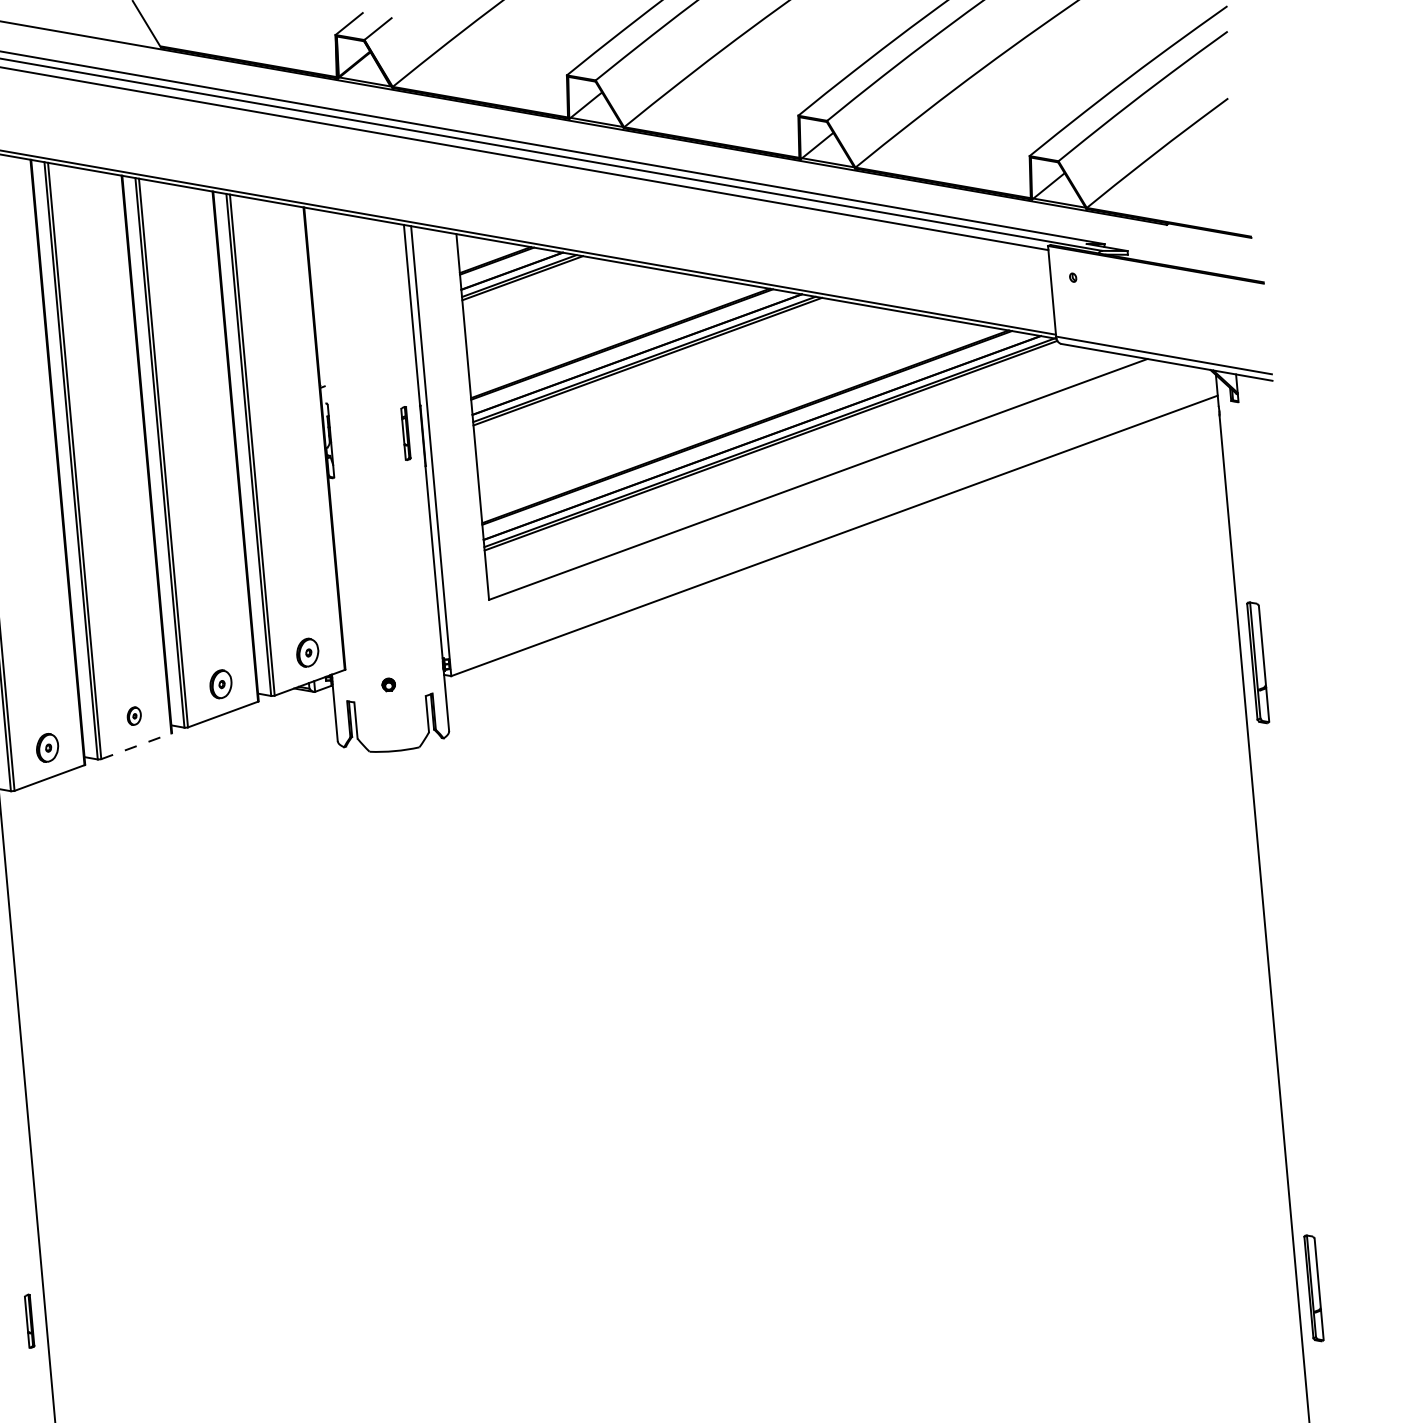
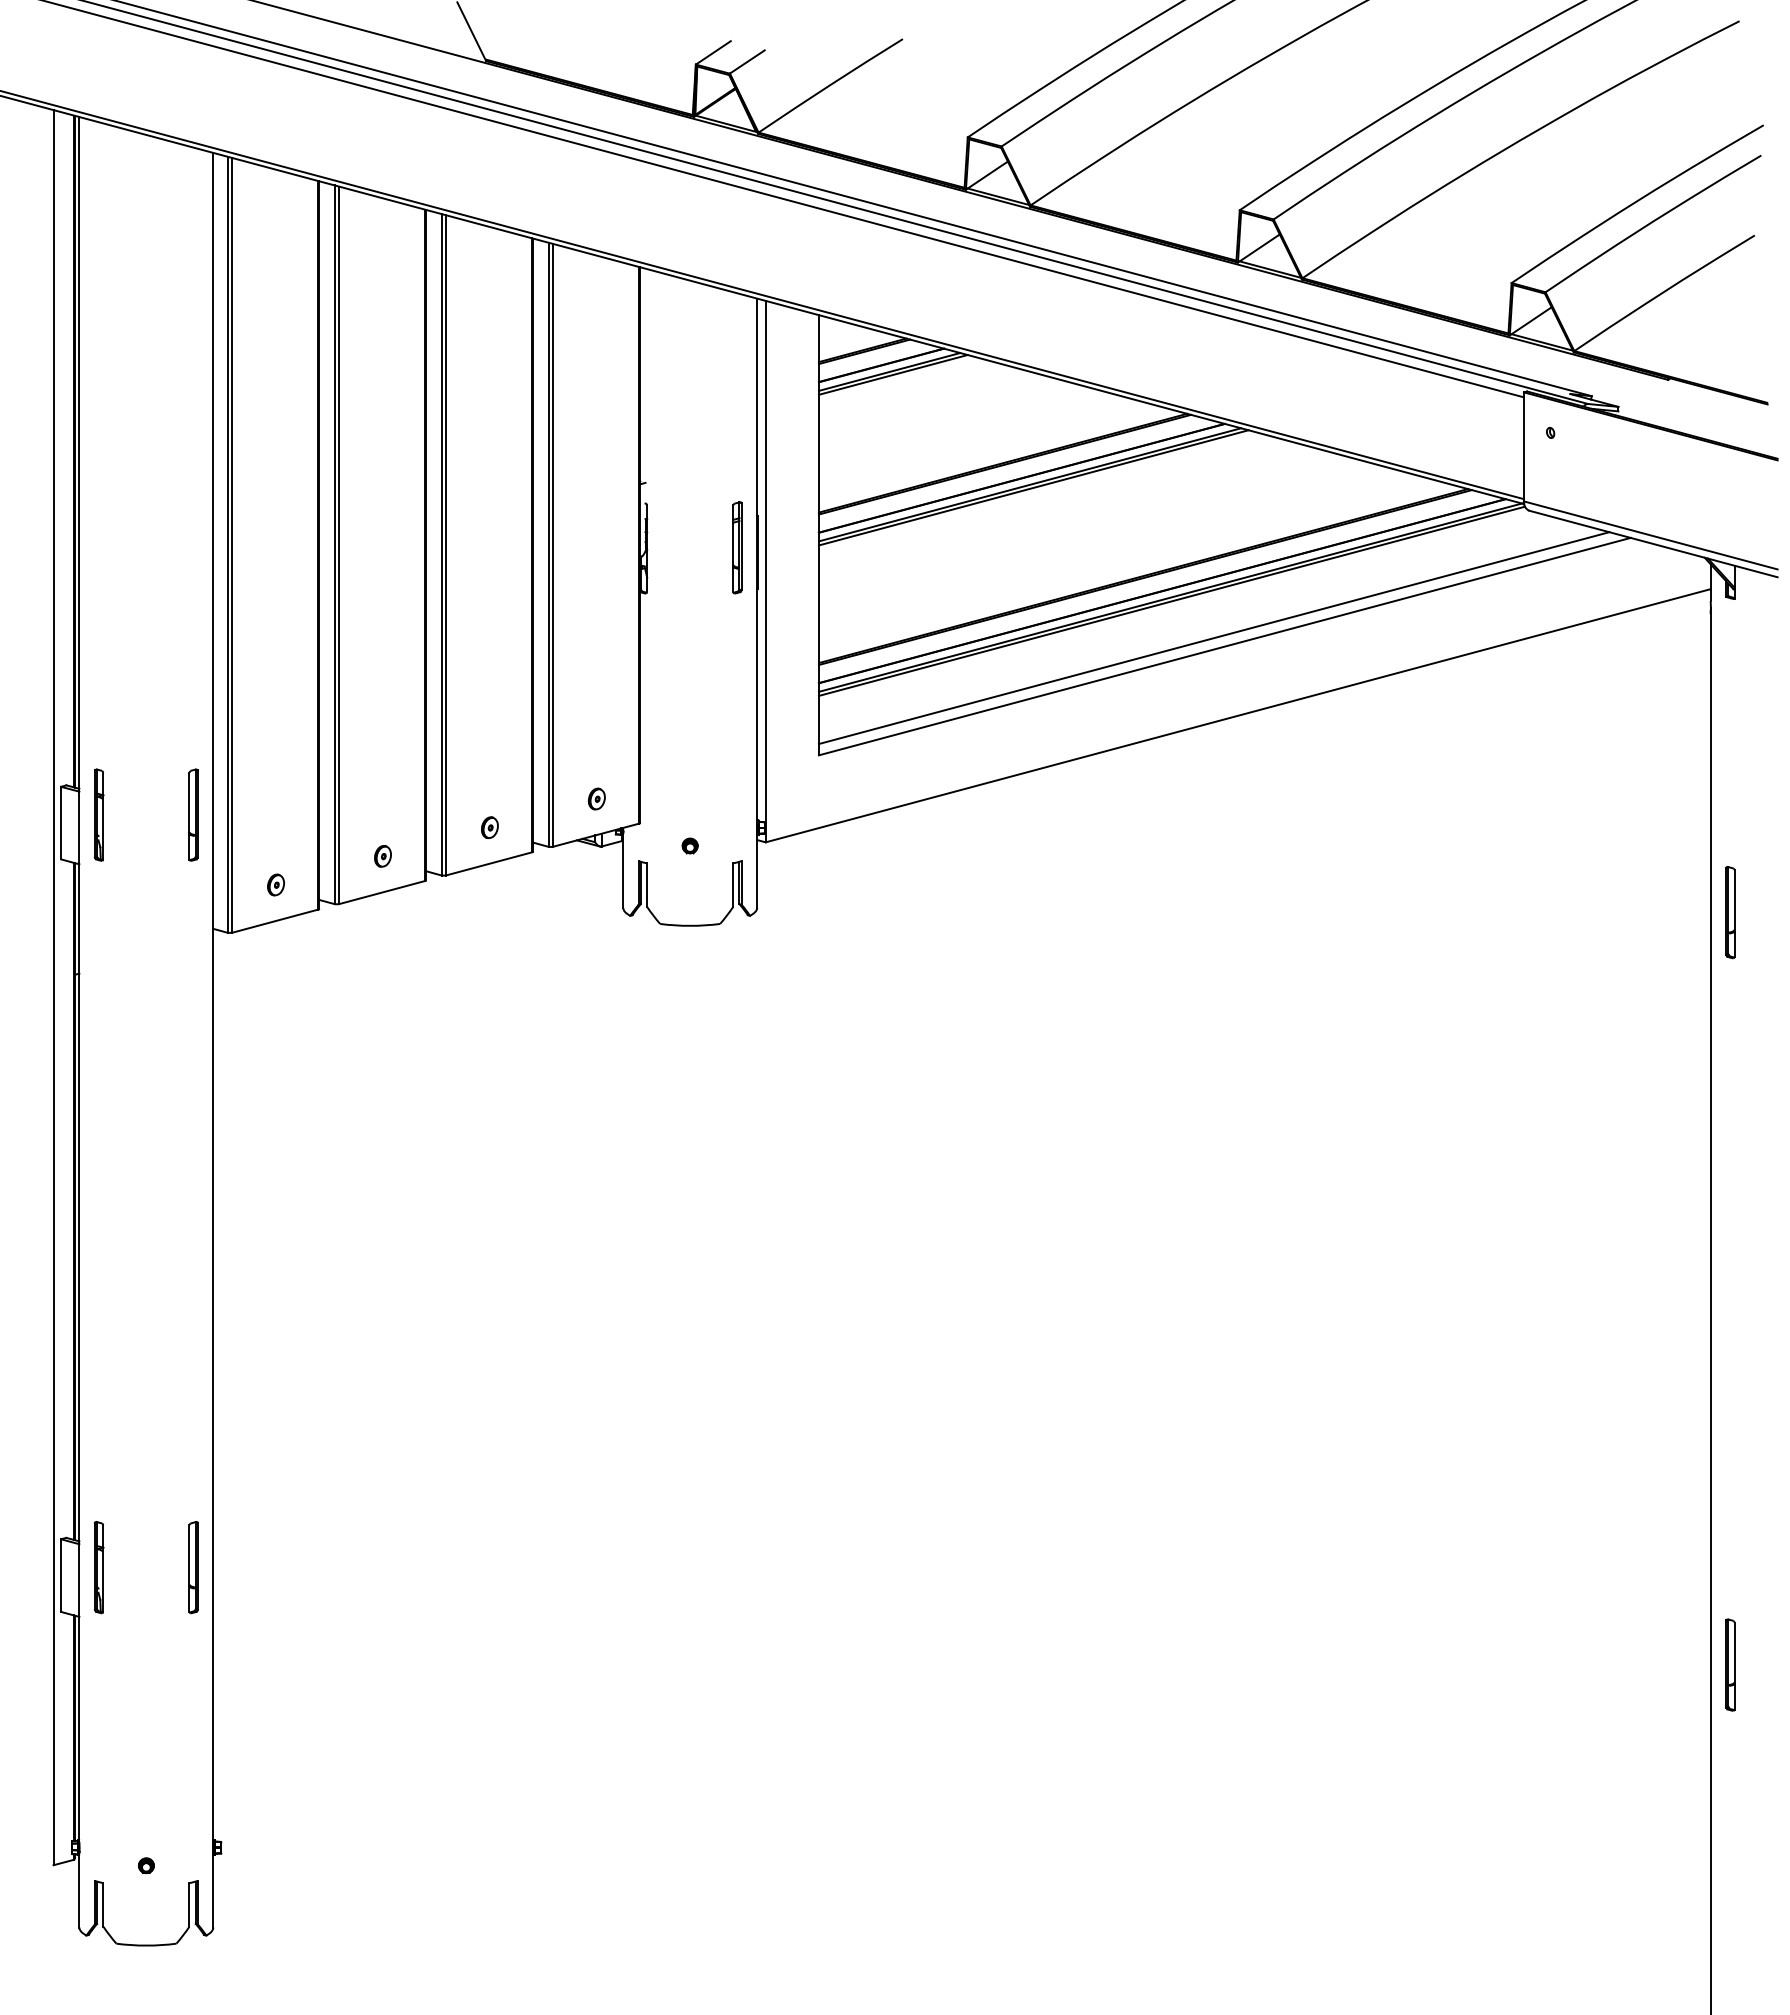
part: (405, 433) -> (737, 547), size x1.43
line: (808, 473) -> (1213, 638), added
part: (307, 652) -> (596, 798), size x0.62
part: (1258, 662) -> (1730, 912), size x0.62
part: (220, 684) -> (489, 827), size x0.62
line: (136, 746) -> (382, 892), dashed -> solid
part: (47, 747) -> (275, 884), size x0.62
part: (1314, 1287) -> (1730, 1664), size x0.71
part: (29, 1321) -> (193, 1567), size x1.43

